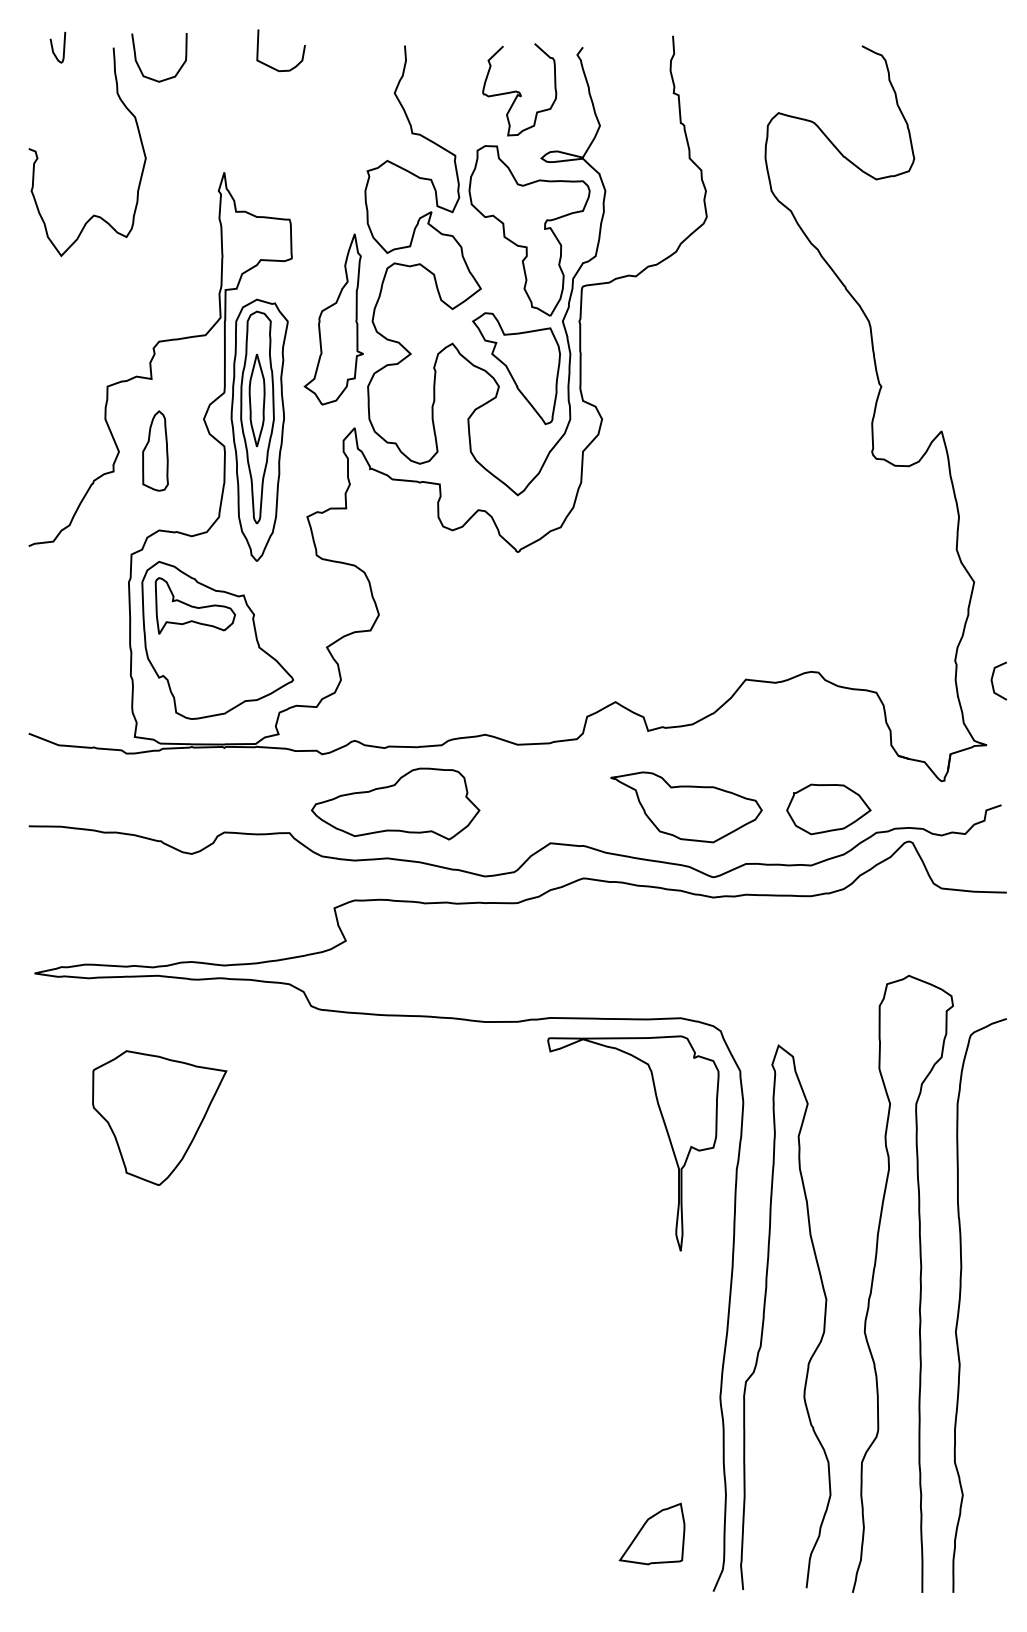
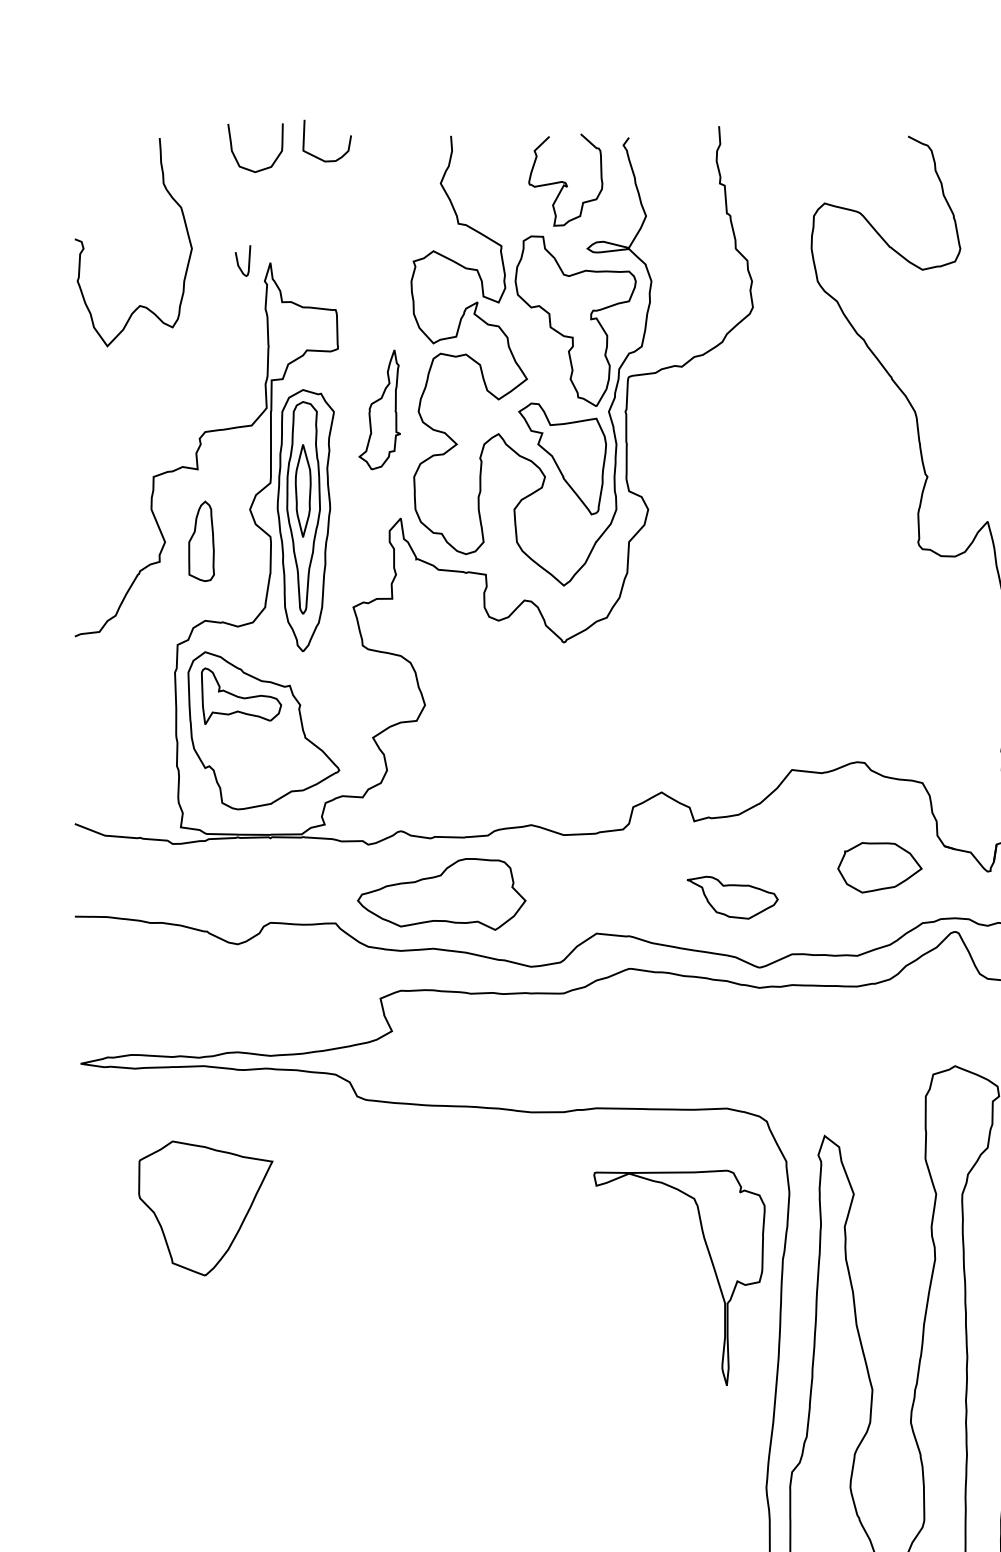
curve: (53, 47) -> (238, 260), moved
curve: (140, 67) -> (236, 157), moved
part: (333, 319) -> (379, 409), size x0.7
part: (686, 807) -> (732, 897), size x0.6
part: (828, 809) -> (879, 867), moved
part: (666, 1132) -> (712, 1266), moved

